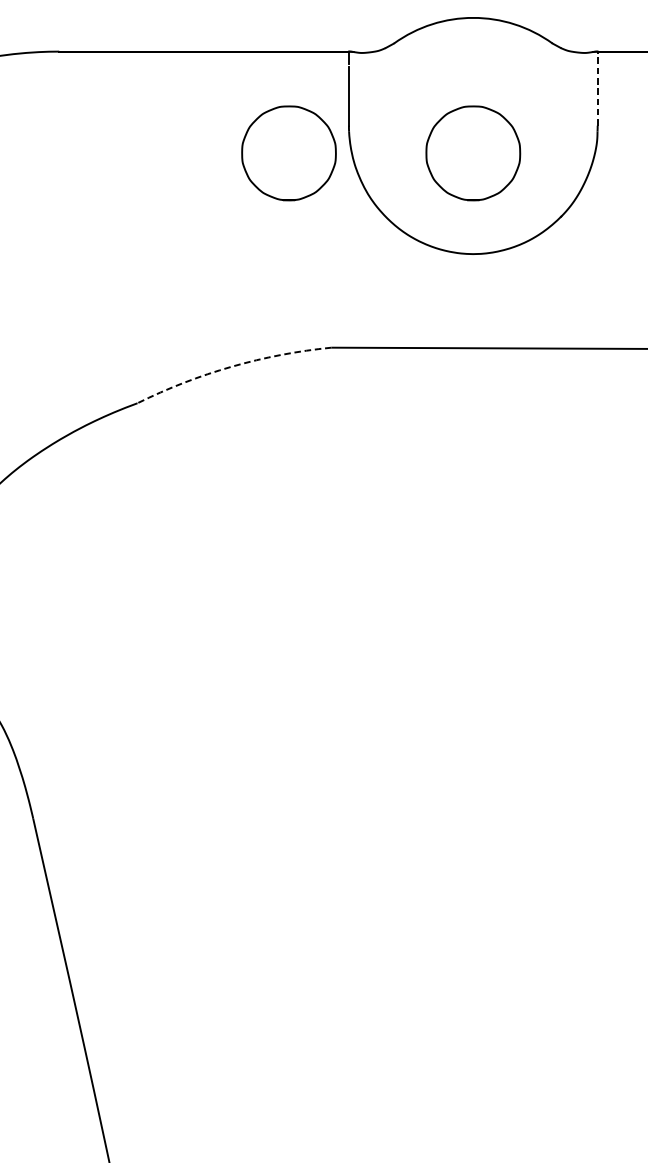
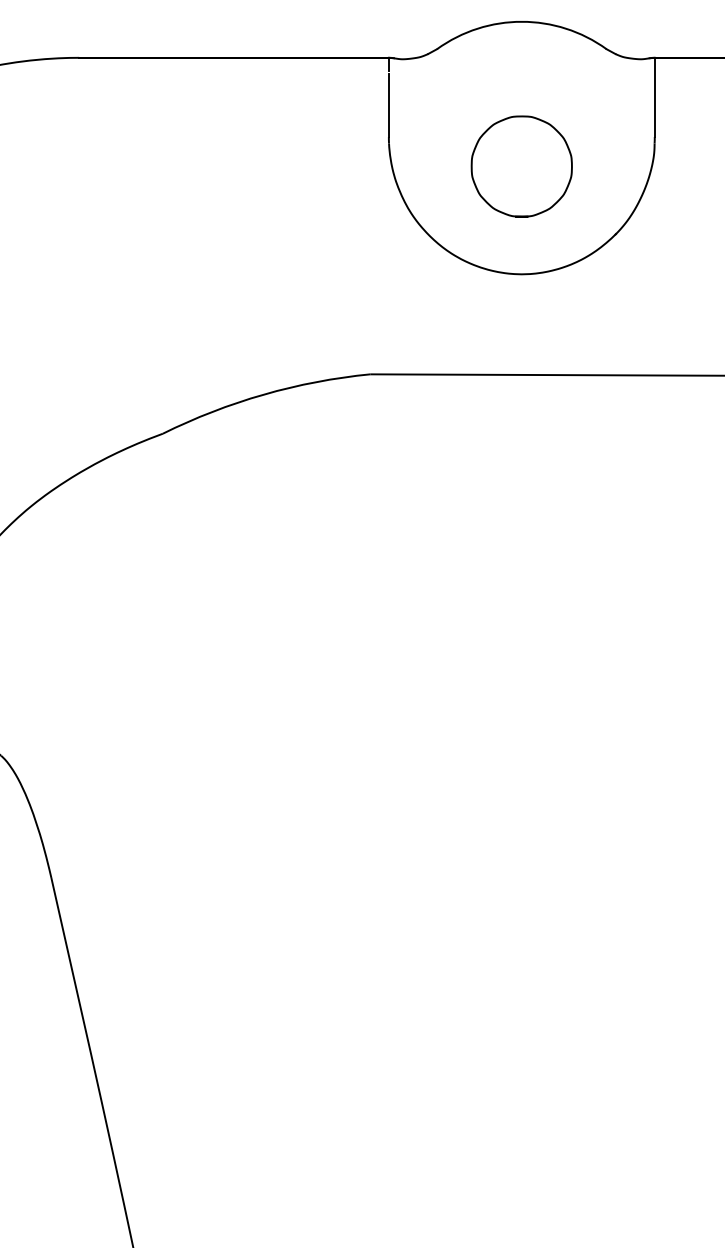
line: (597, 88) -> (654, 97), dashed -> solid
curve: (246, 136) -> (279, 148), removed
arc: (231, 366) -> (263, 394), dashed -> solid

